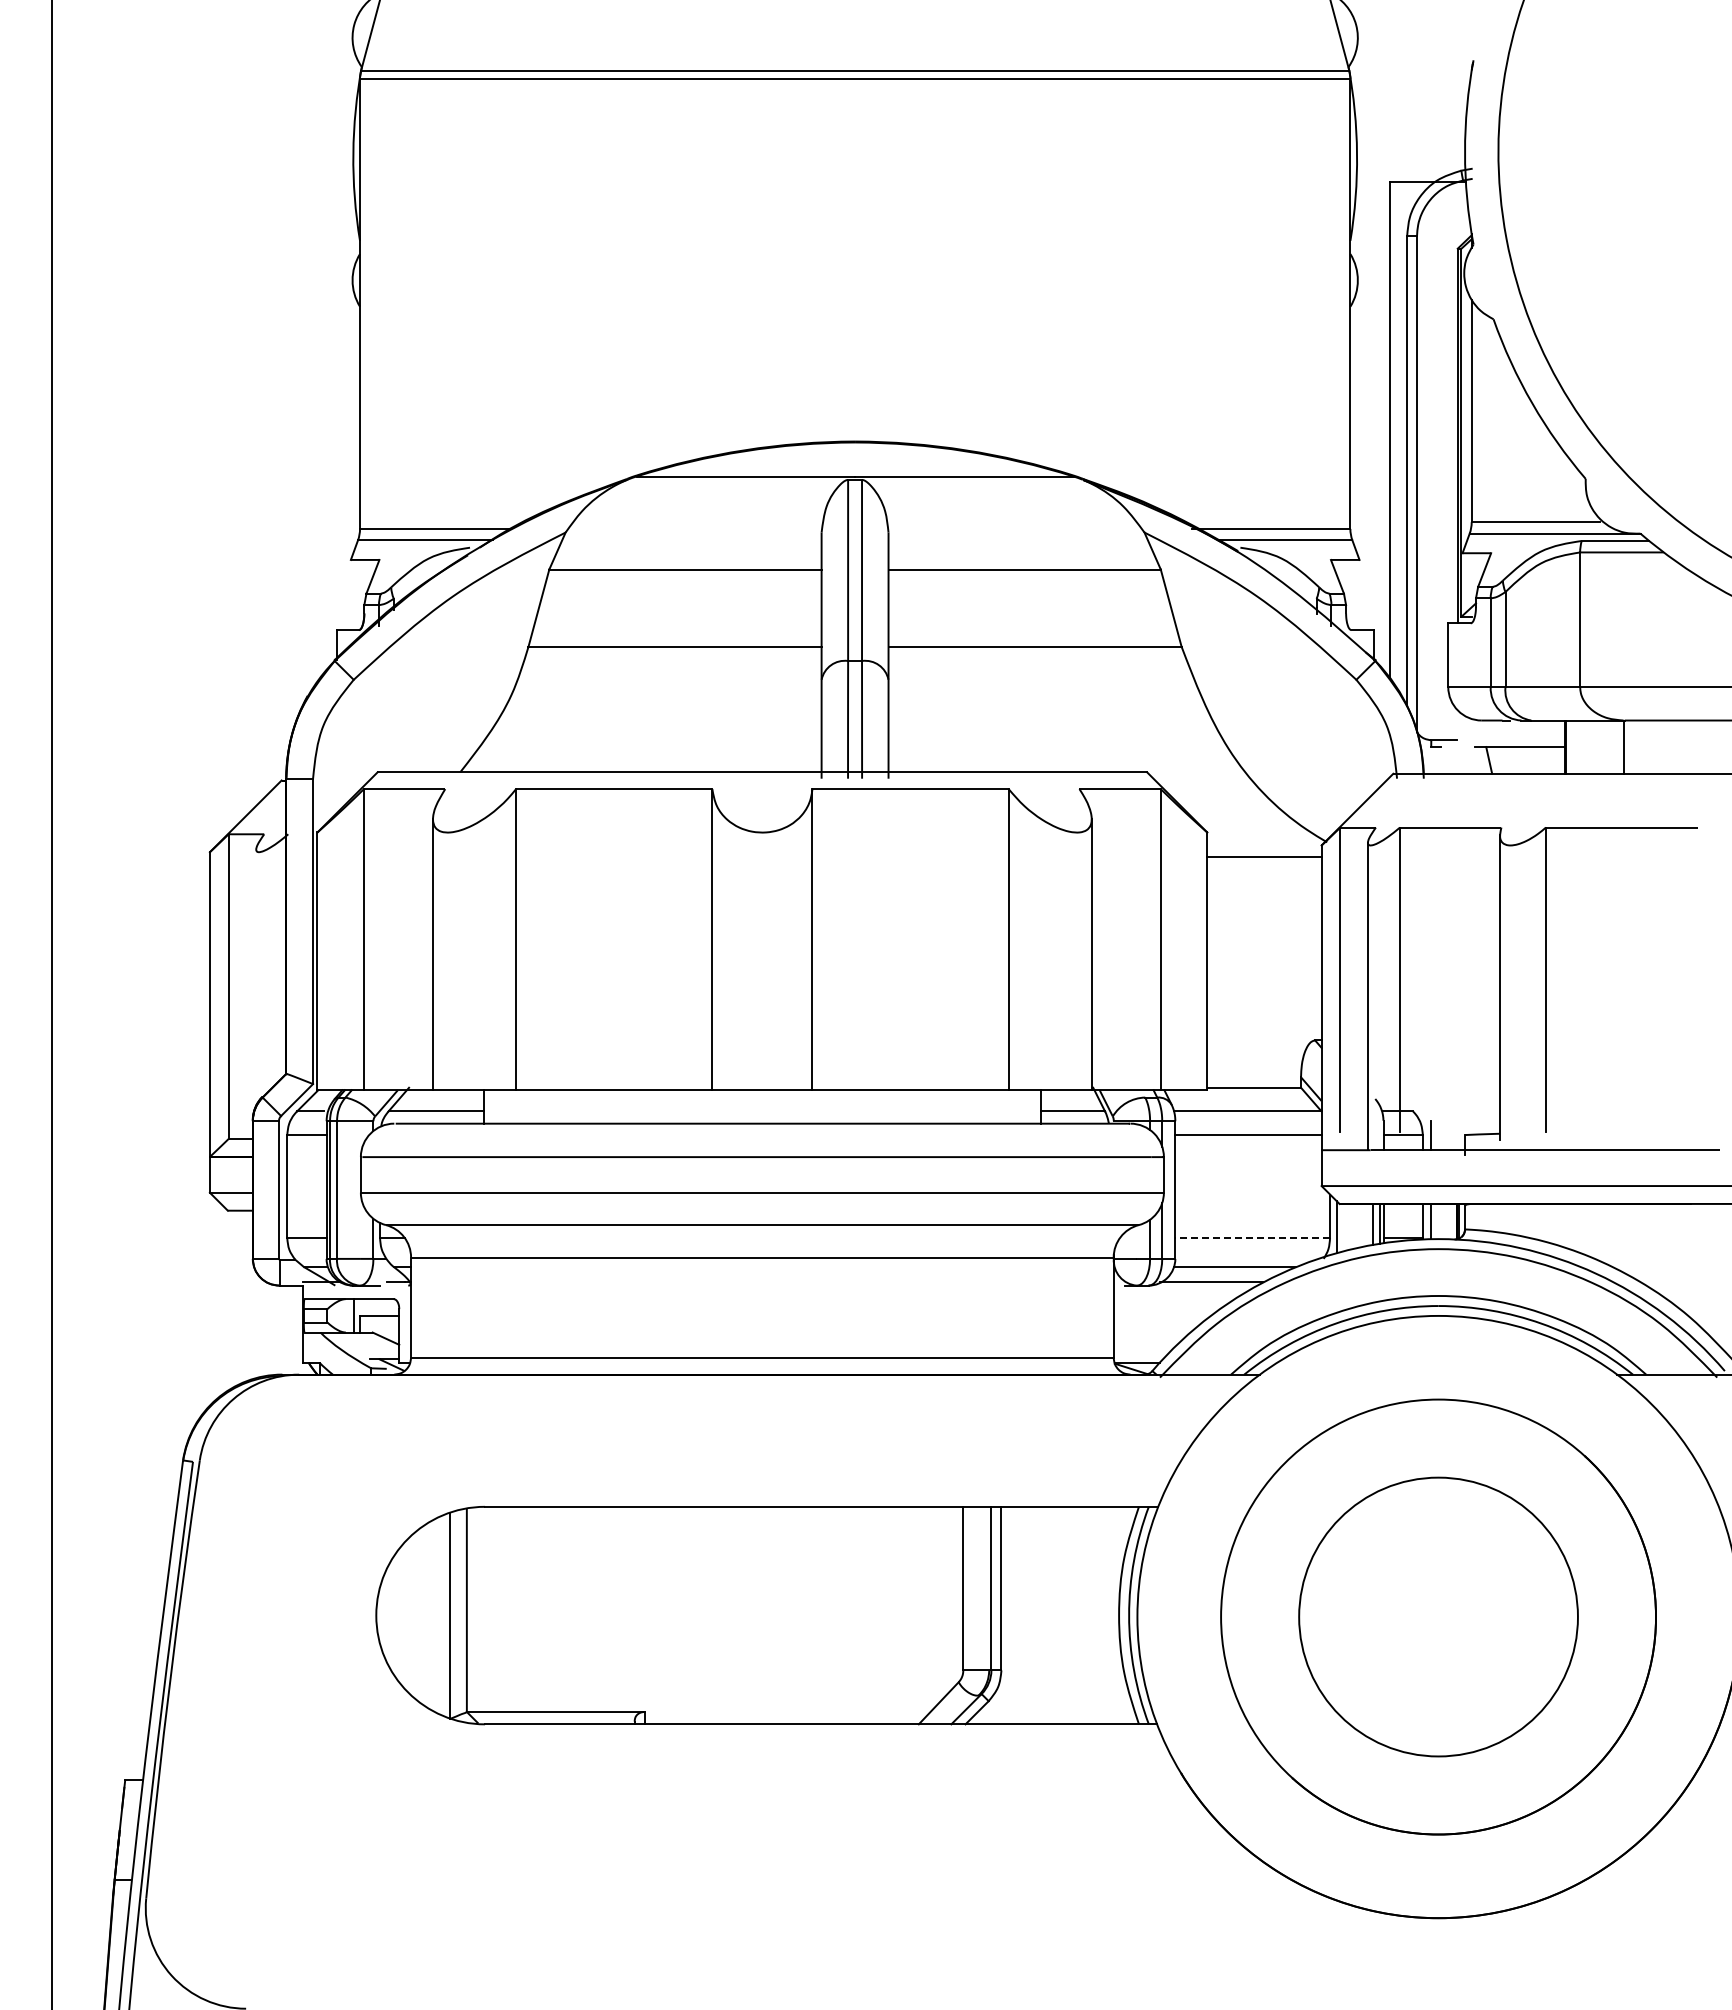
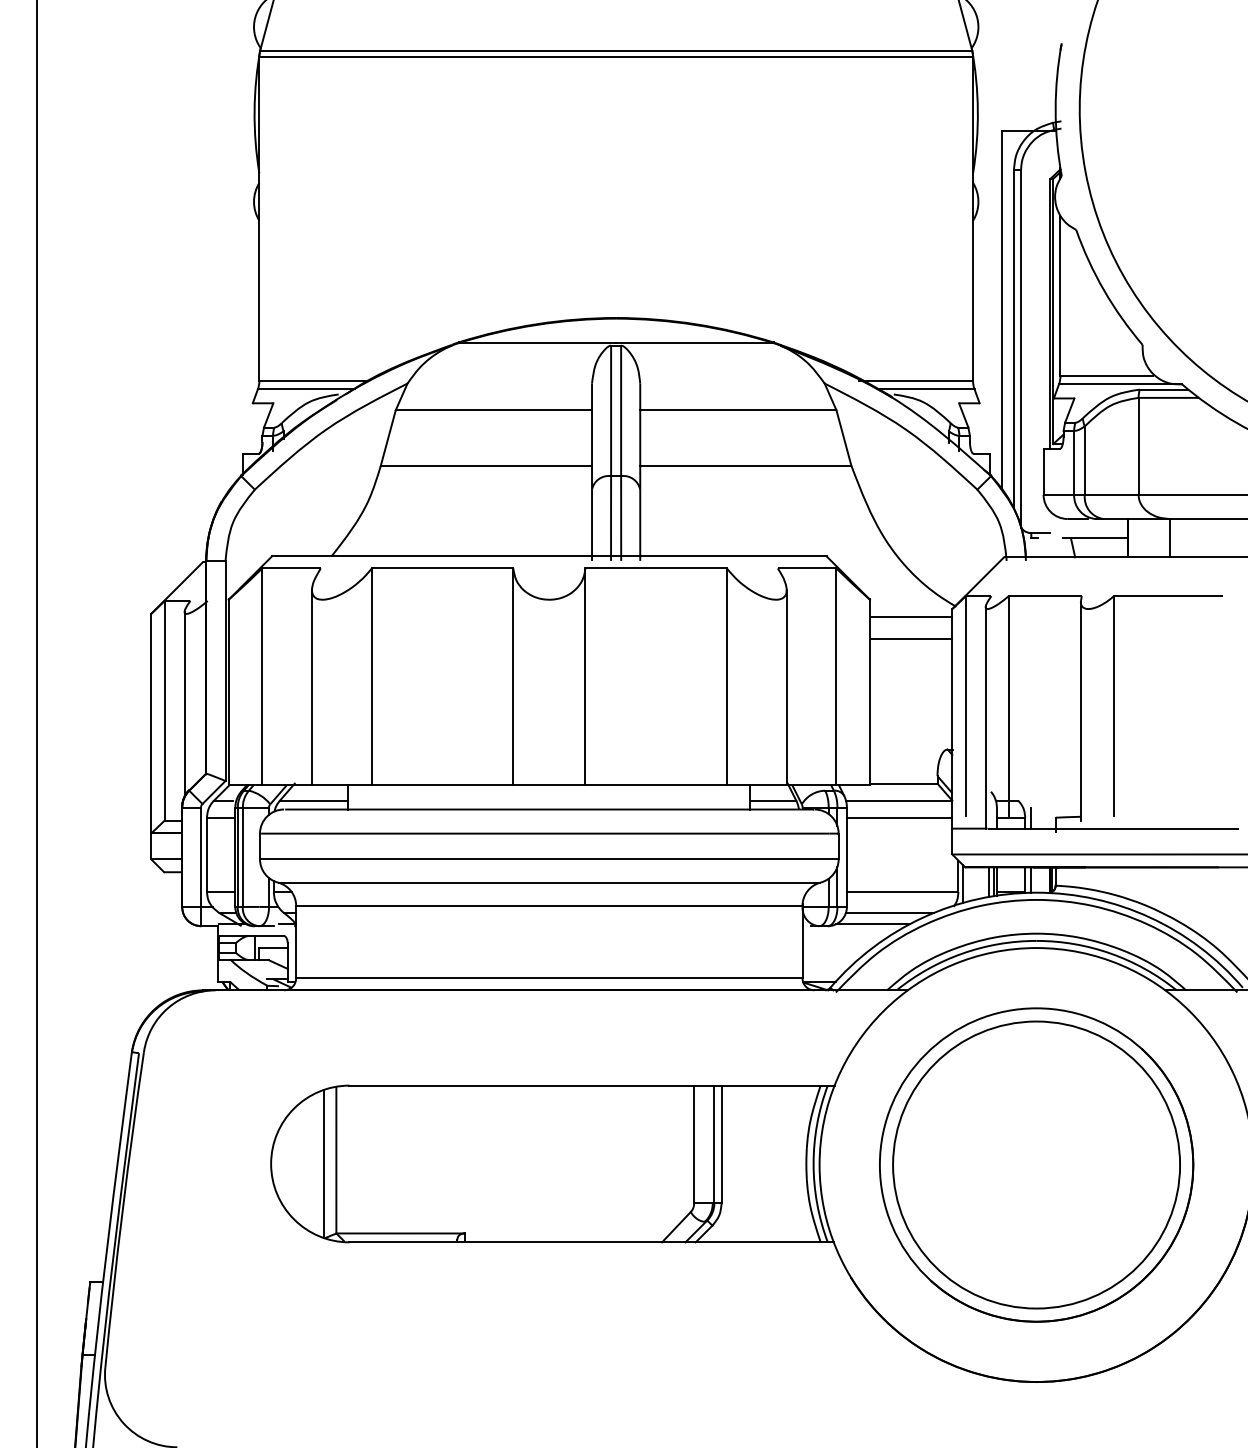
line: (1264, 887) -> (911, 639), added
line: (256, 977) -> (184, 704), added
line: (1252, 1238) -> (902, 892), dashed -> solid
circle: (1438, 1616) -> (1036, 1164), size x1.43

